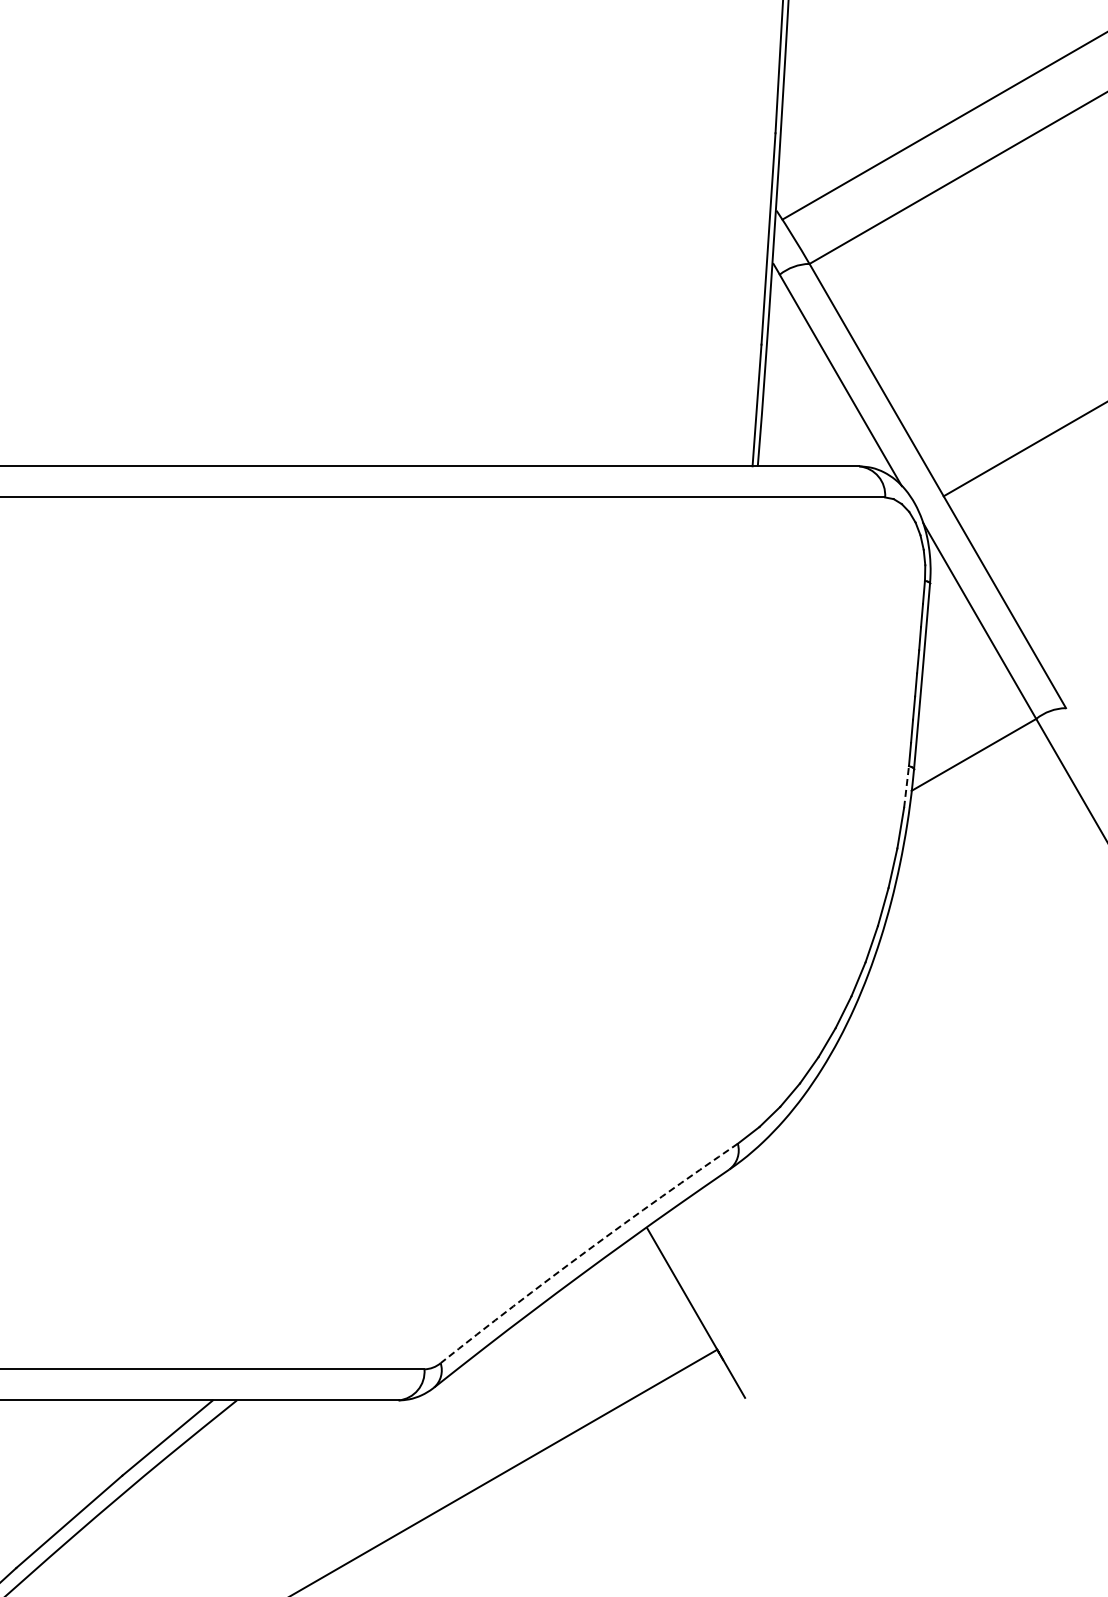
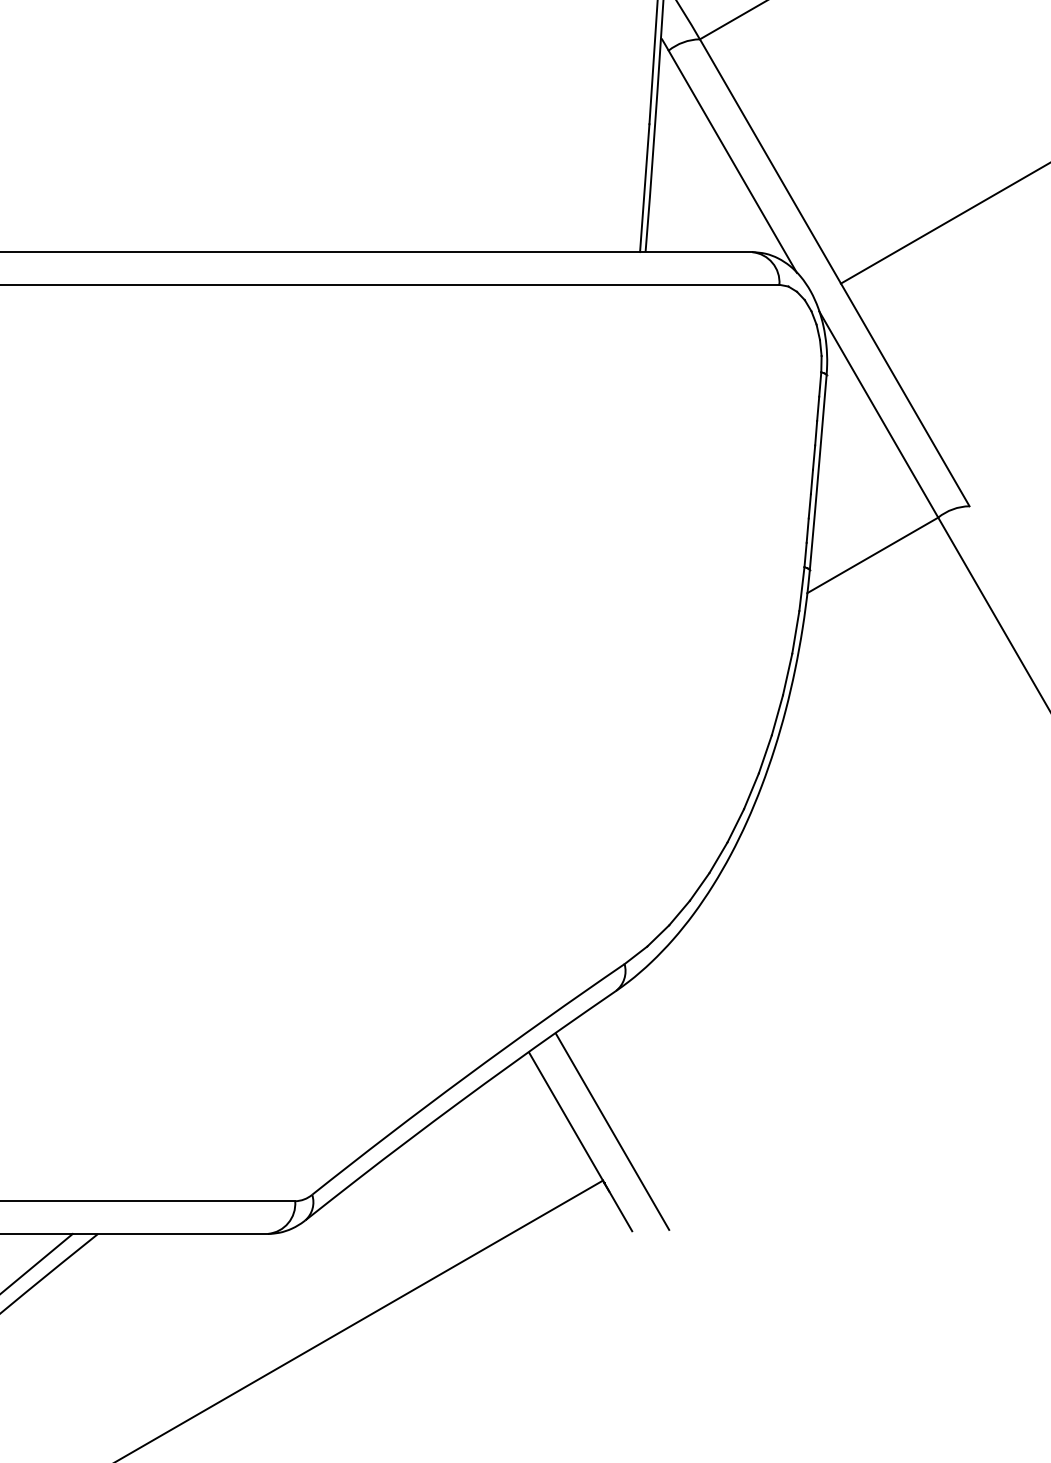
line: (906, 786) -> (801, 588), dashed -> solid
arc: (587, 1250) -> (466, 1076), dashed -> solid
line: (726, 1302) -> (612, 1130), added

